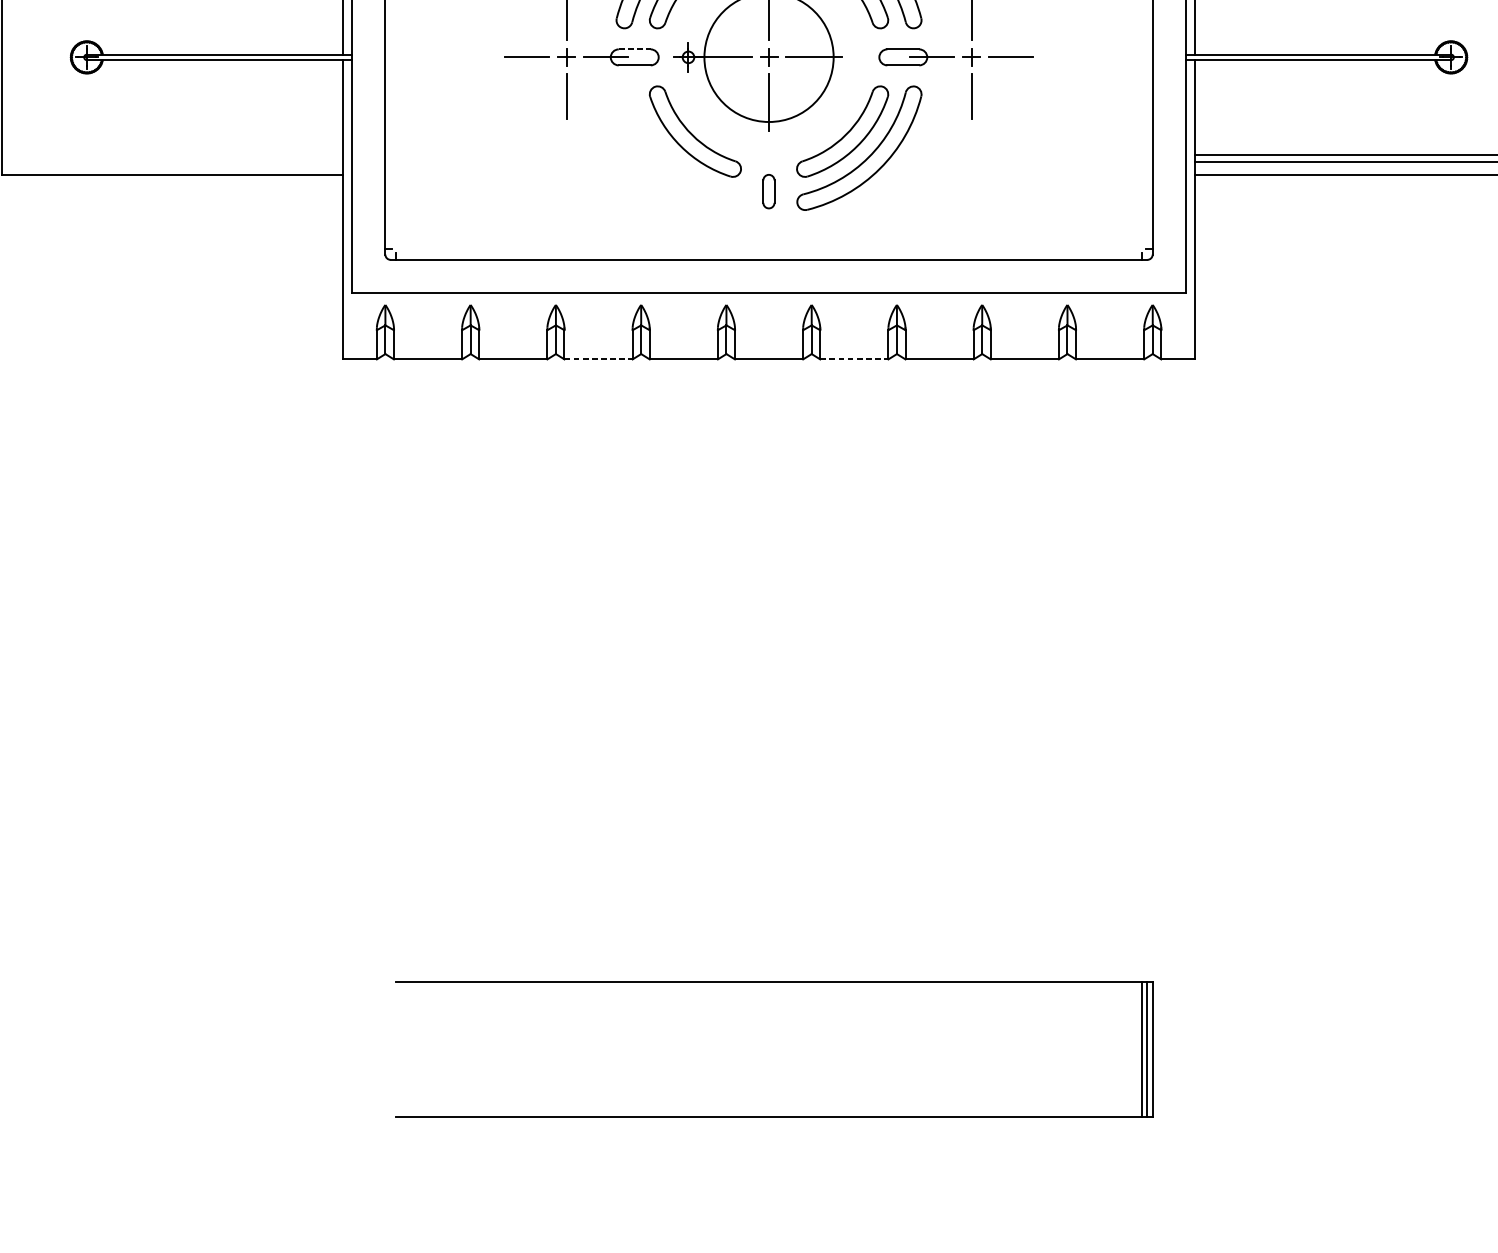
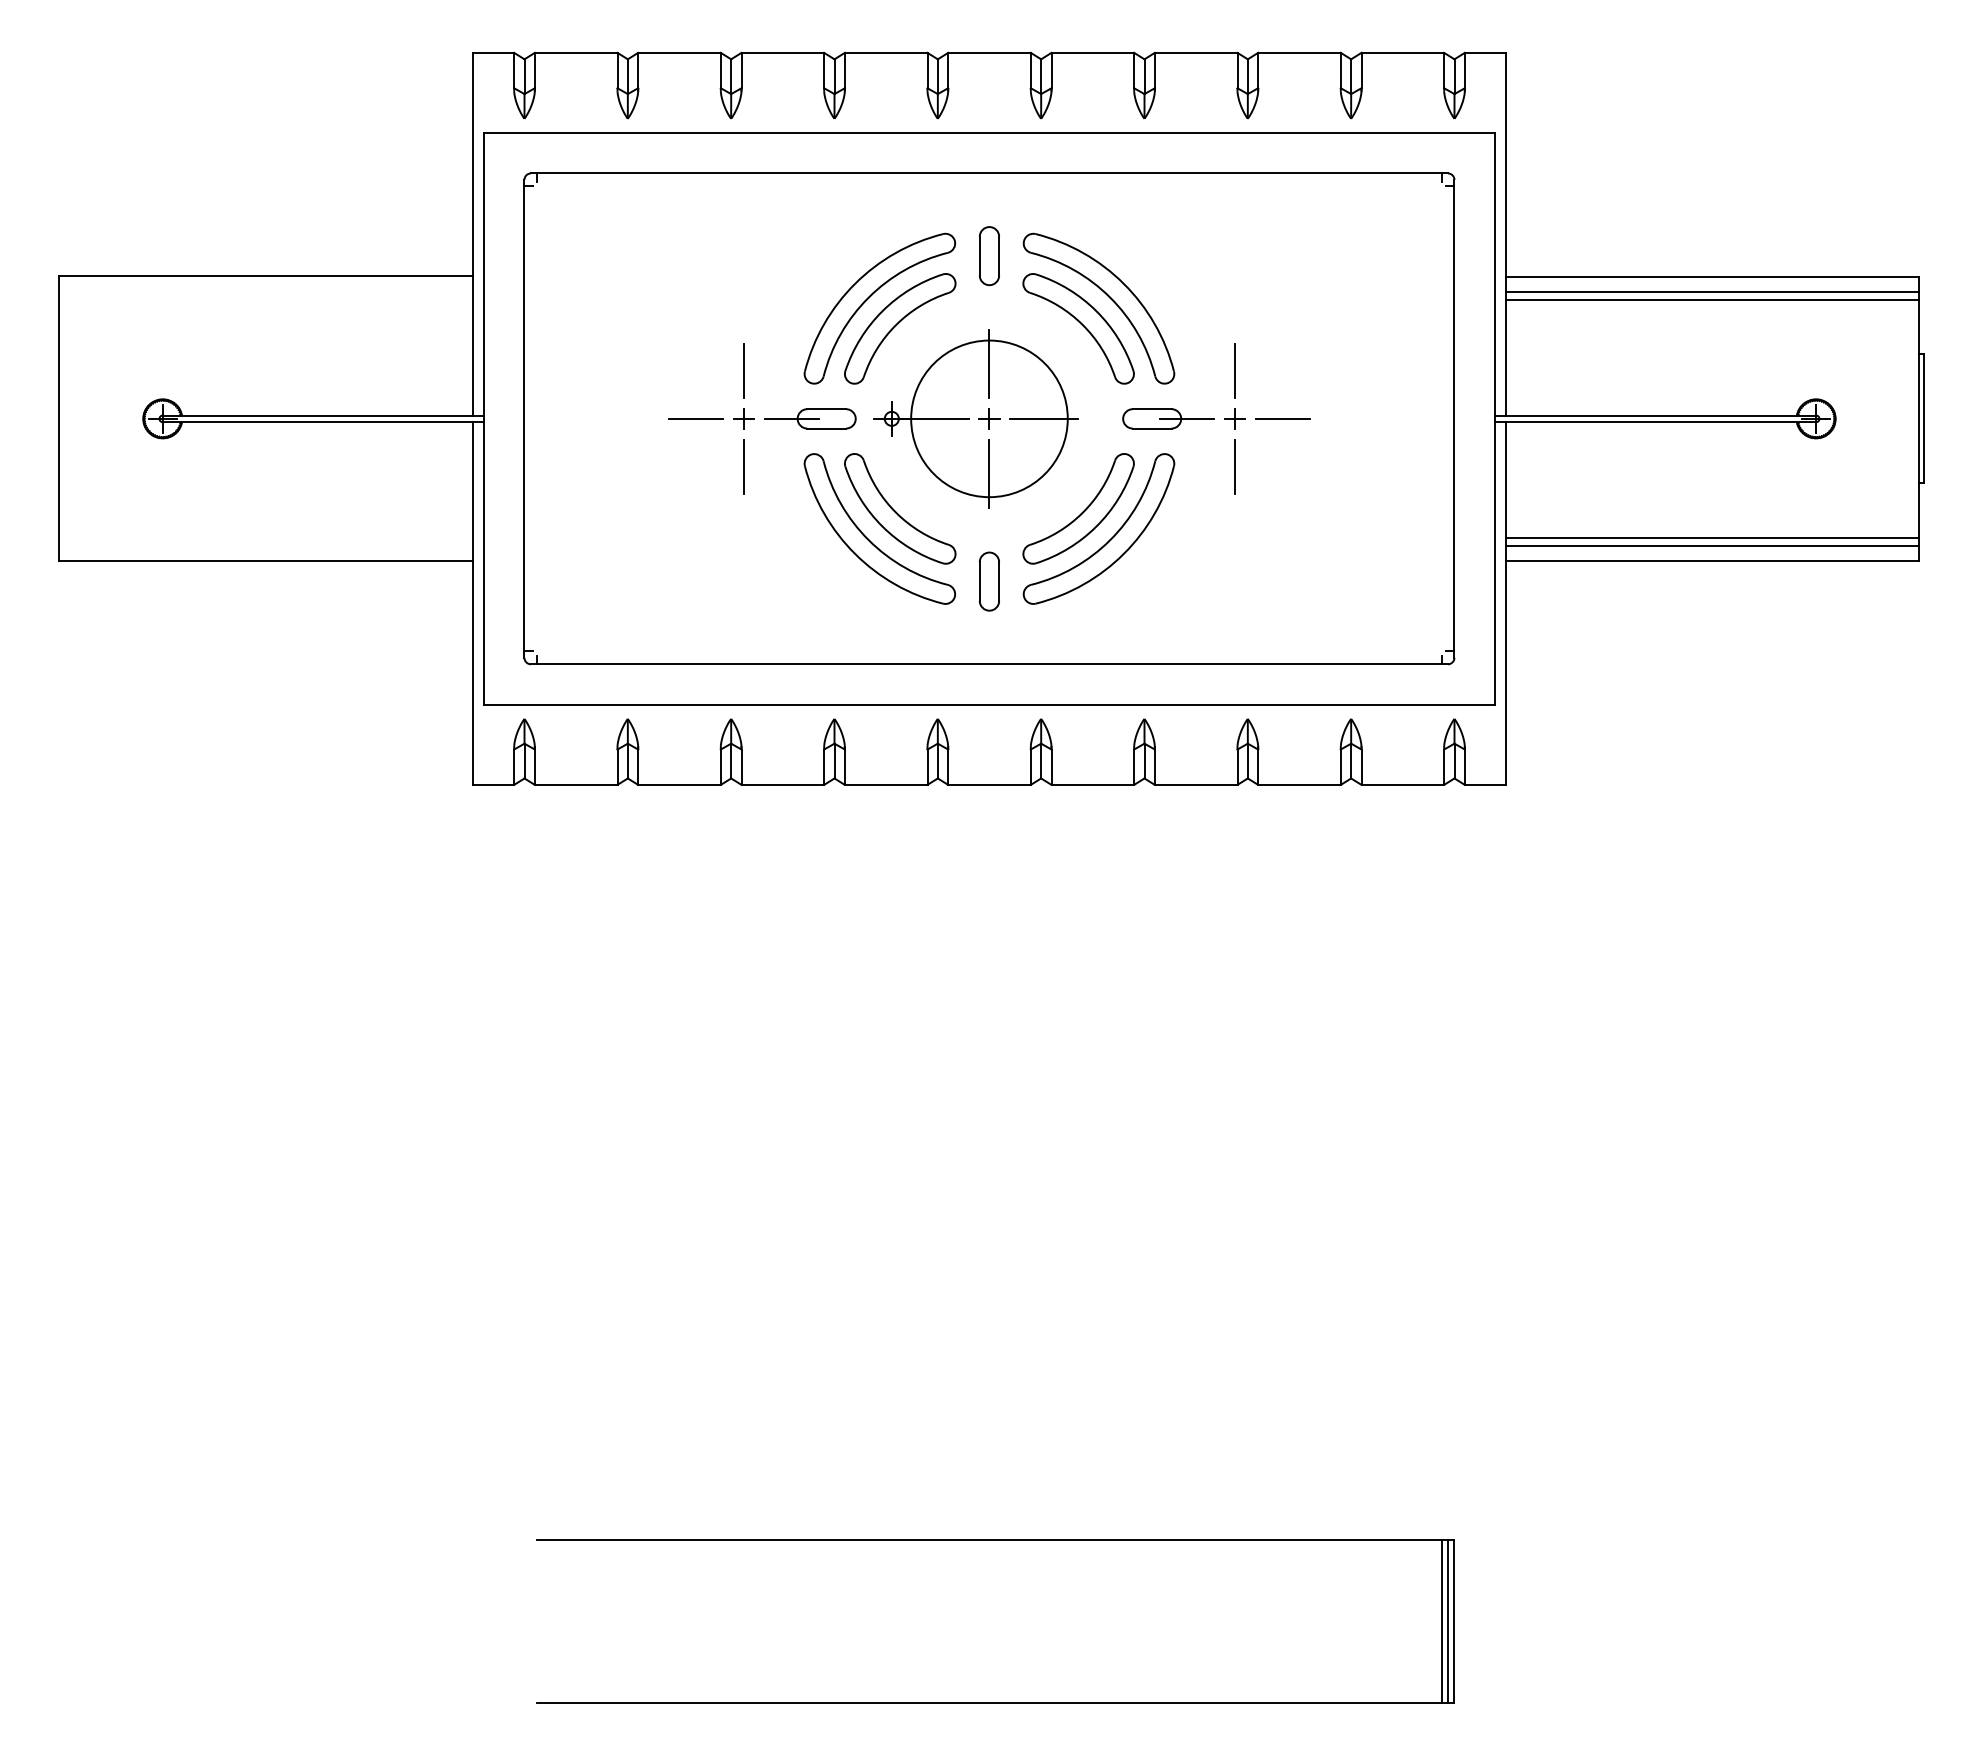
line: (635, 49) -> (827, 409), dashed -> solid
part: (669, 156) -> (868, 538), added
part: (768, 191) -> (988, 581), size x1.43
line: (599, 359) -> (783, 785), dashed -> solid
line: (854, 359) -> (1093, 785), dashed -> solid

